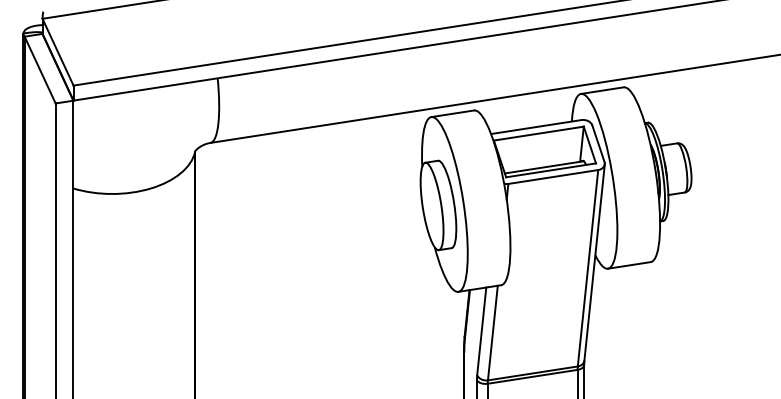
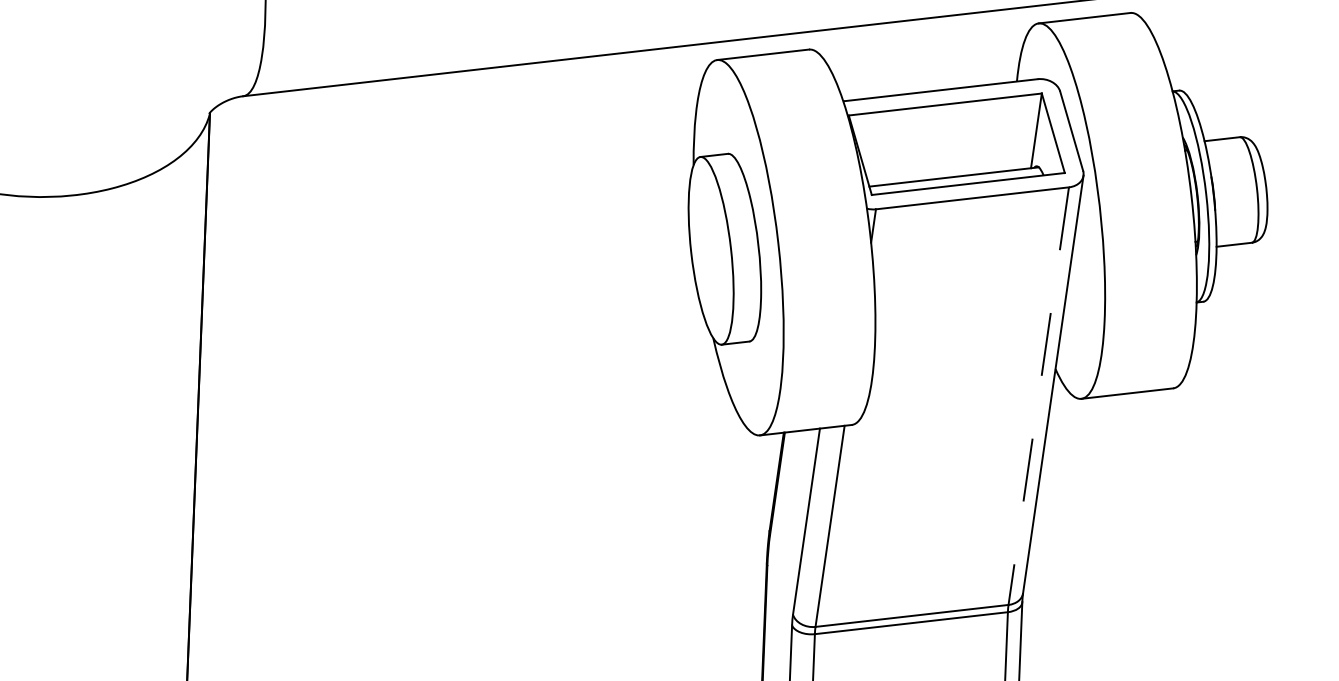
line: (588, 268) -> (1039, 396), solid -> dashed

